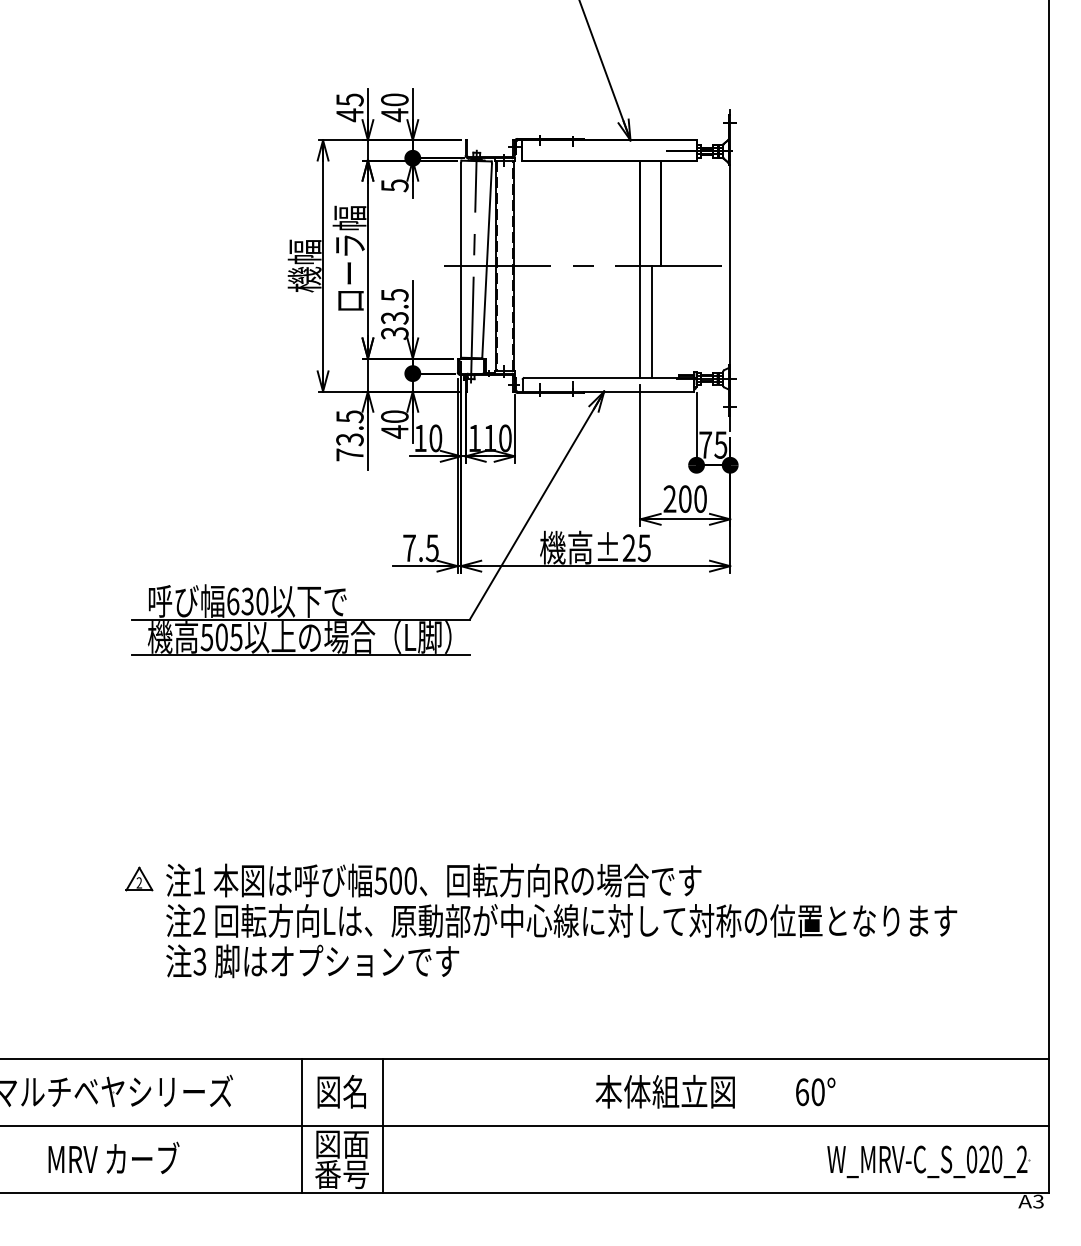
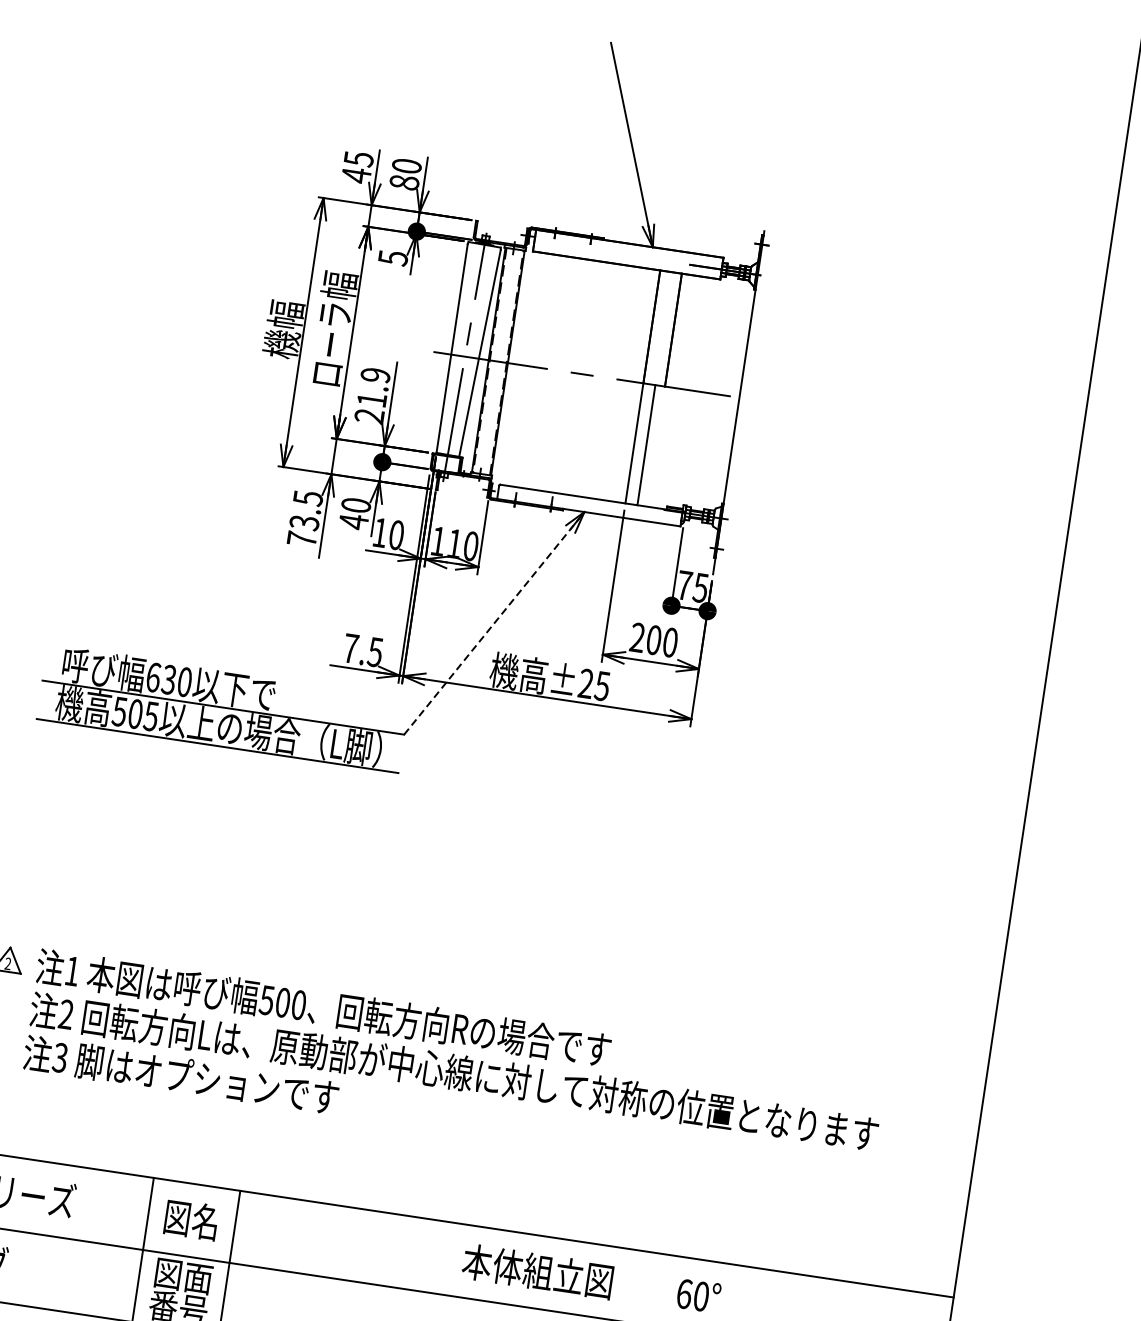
text: (394, 115) -> (404, 182), 40 -> 80
text: (394, 314) -> (372, 395), 33.5 -> 21.9
line: (537, 505) -> (494, 623), solid -> dashed

